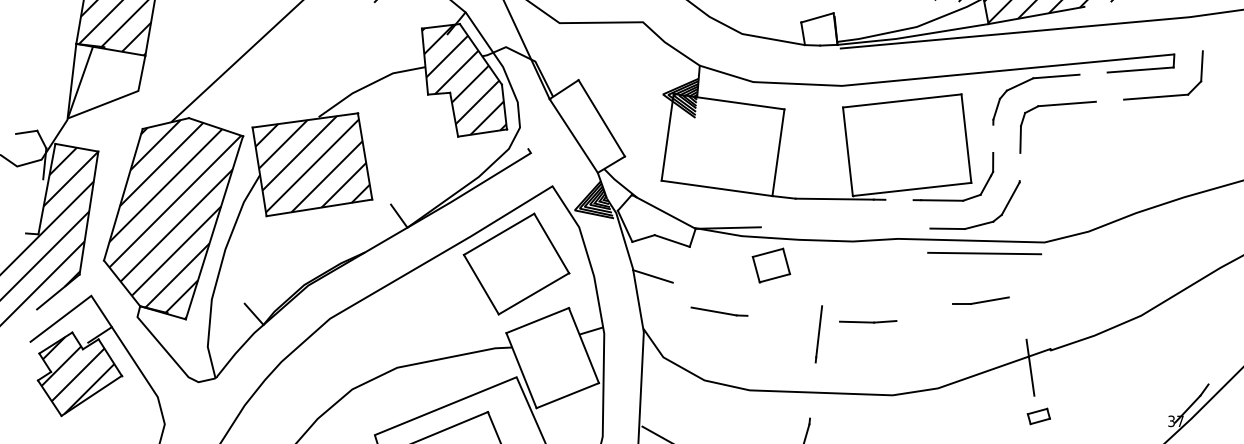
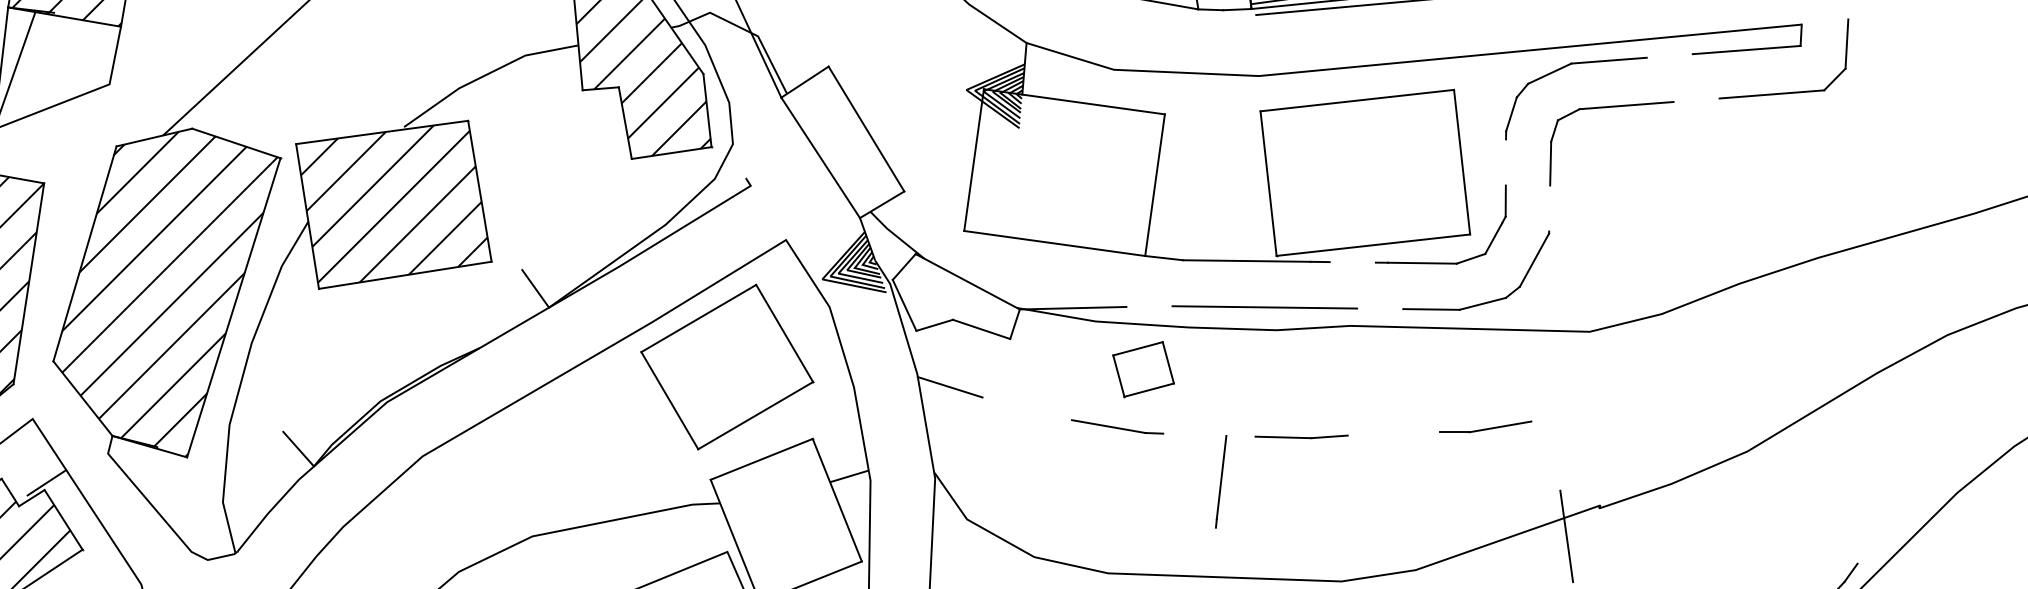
line: (984, 253) -> (1264, 307), moved
part: (719, 311) -> (1117, 426), moved
line: (868, 321) -> (1302, 436), moved

